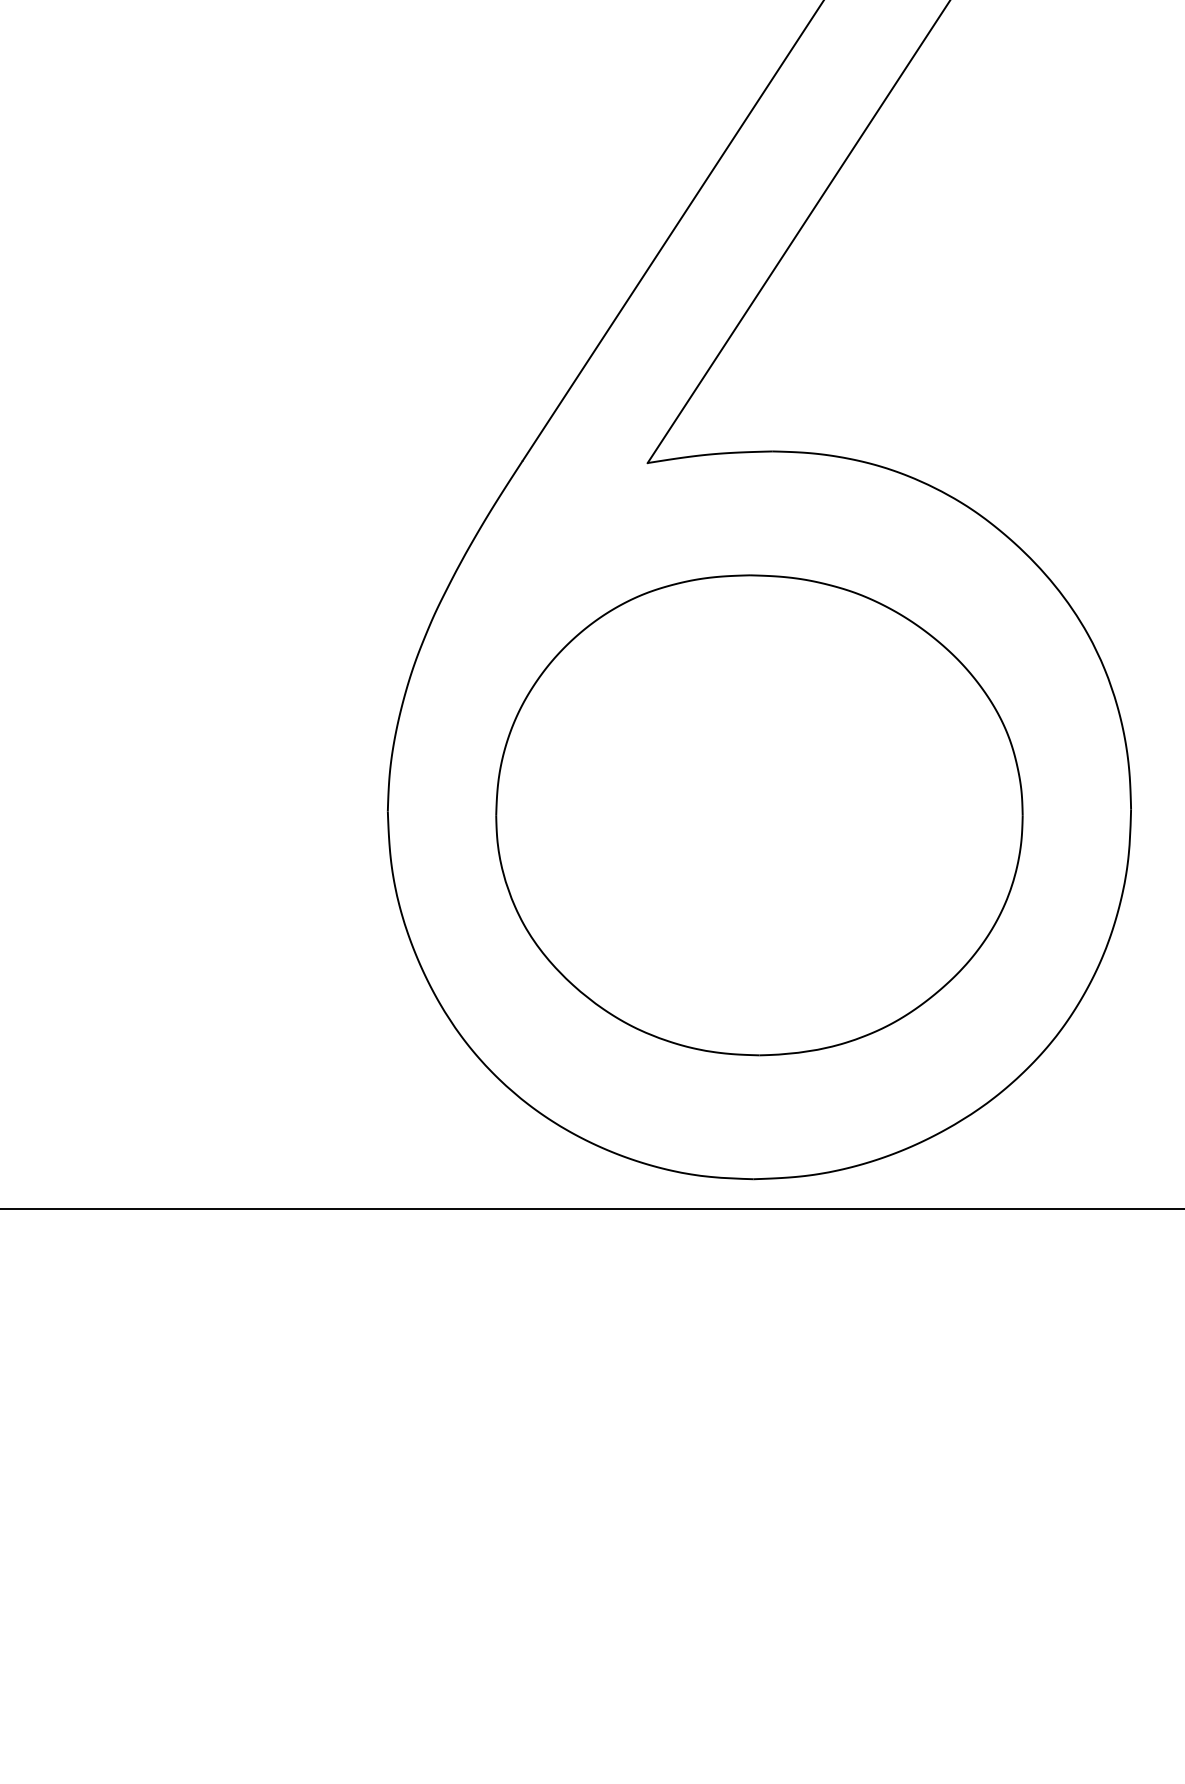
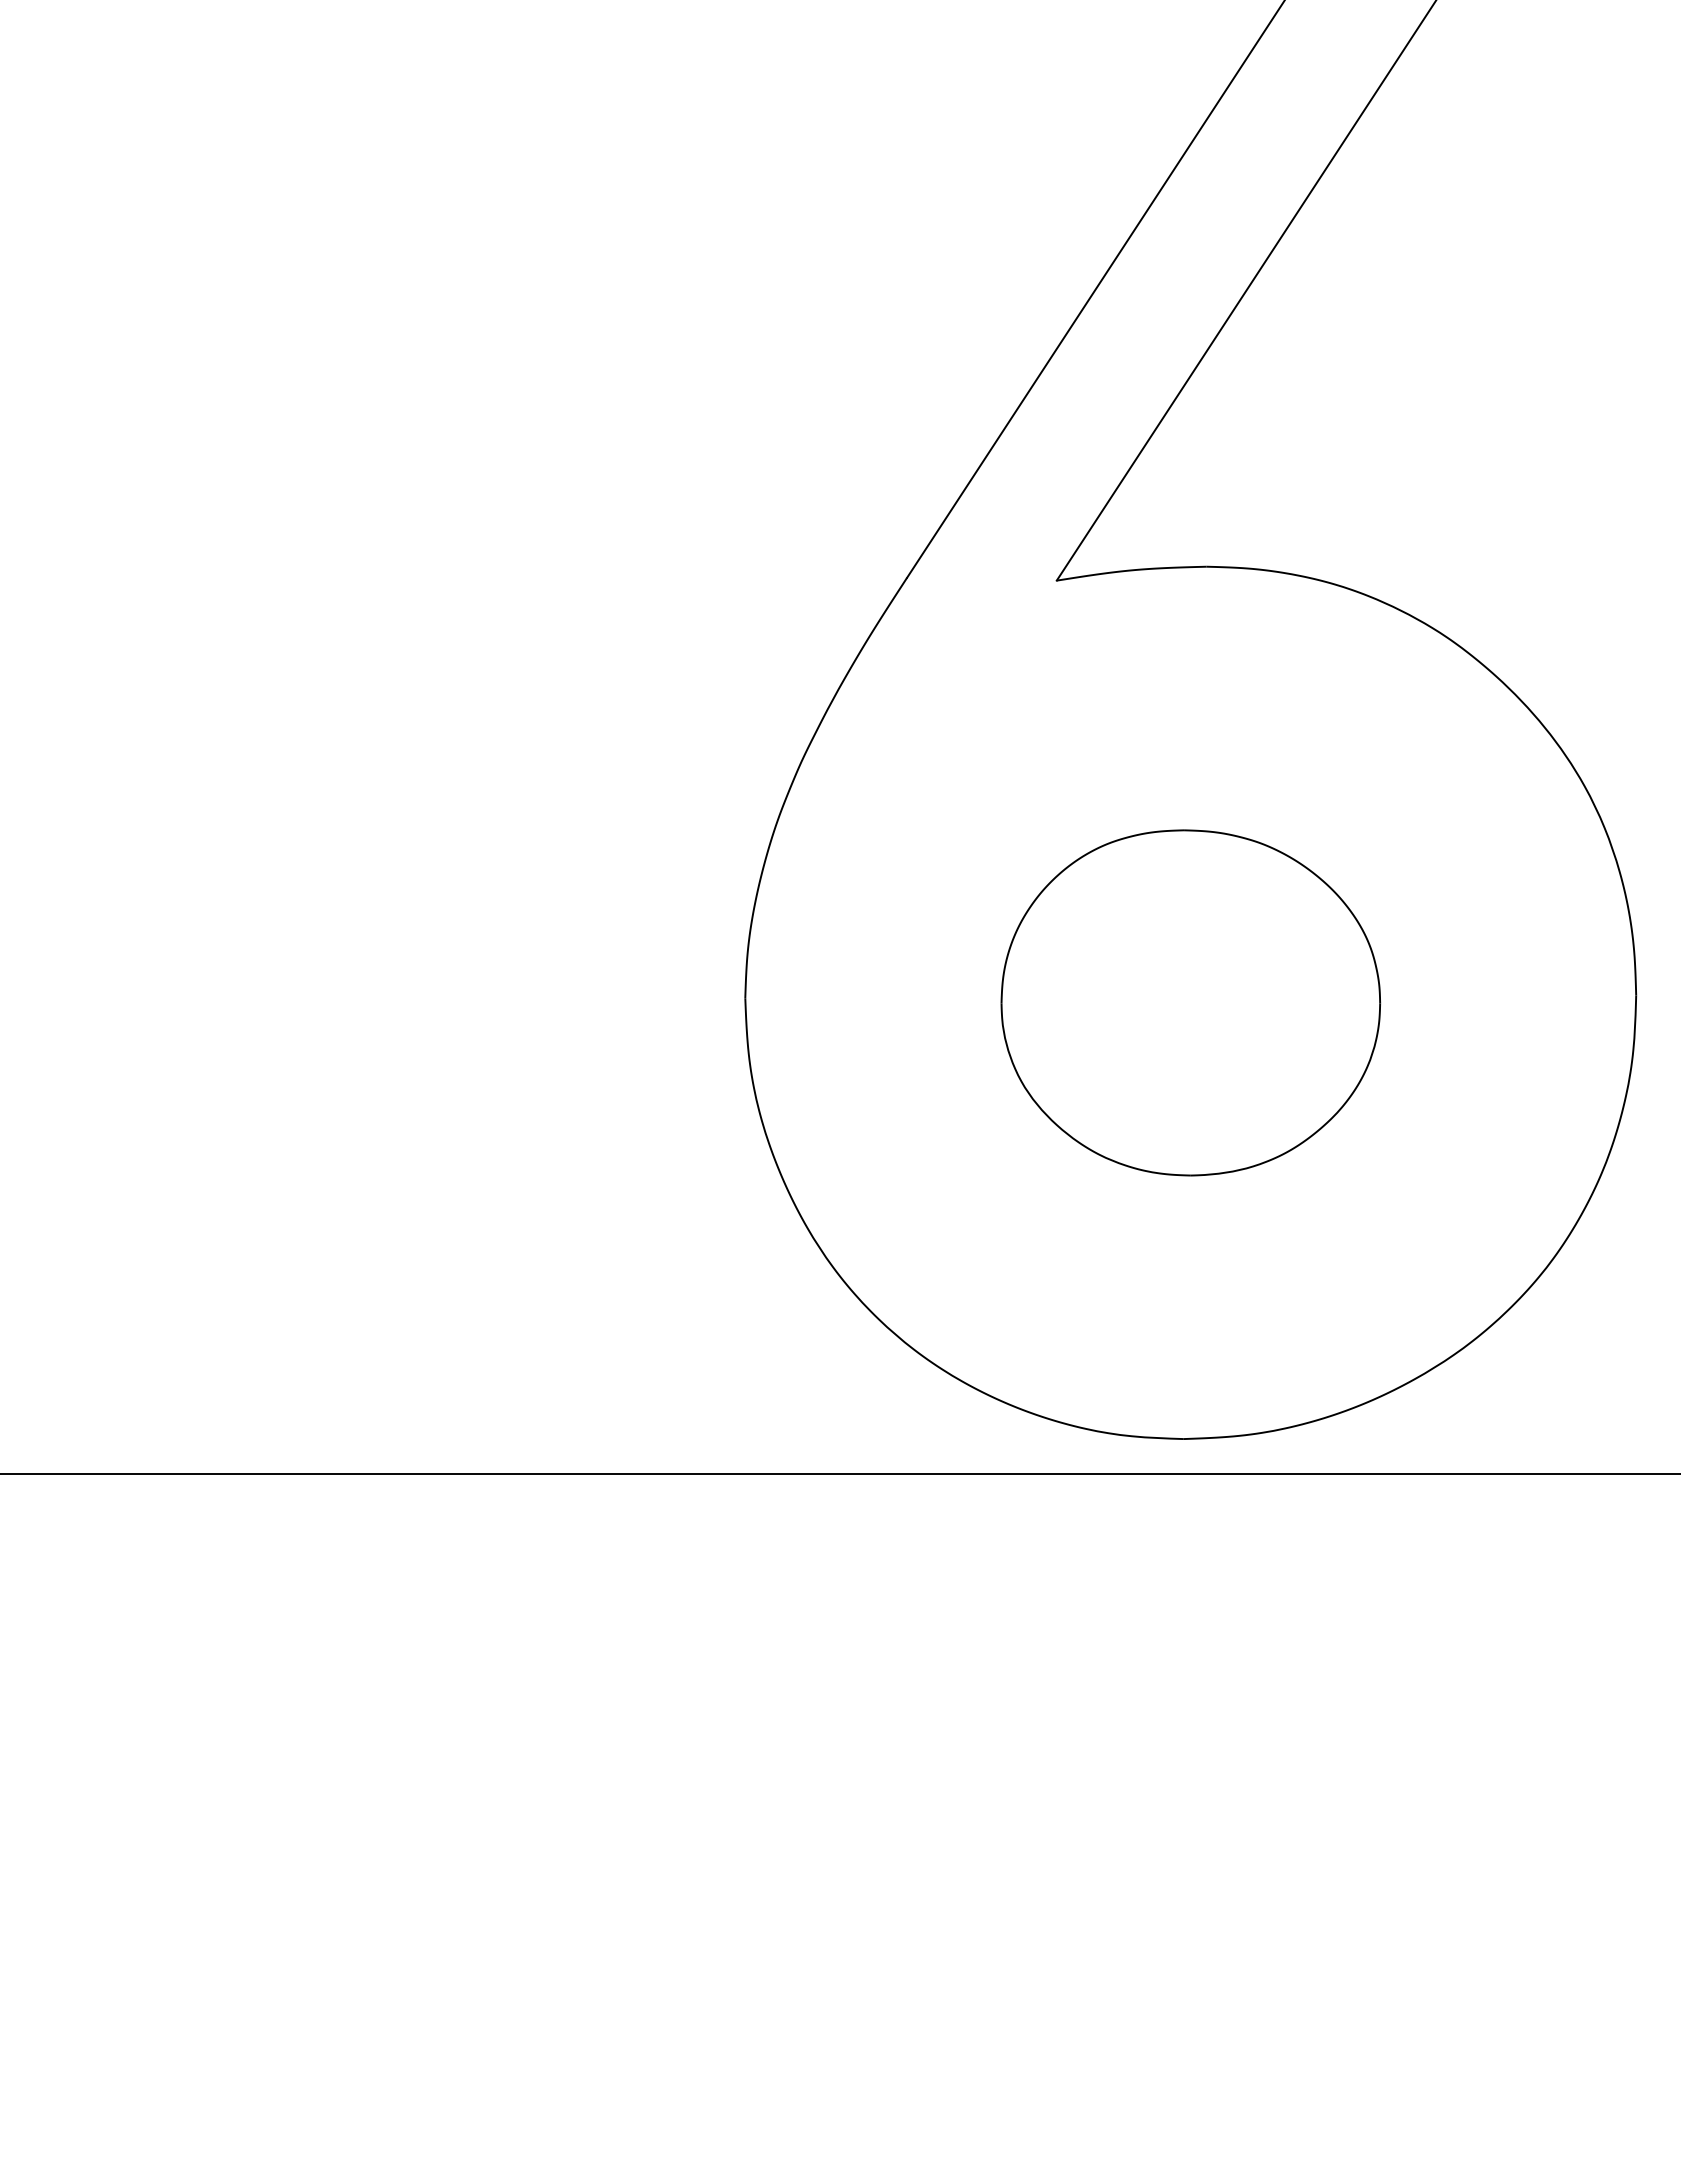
part: (759, 815) -> (1190, 1002), size x0.6

